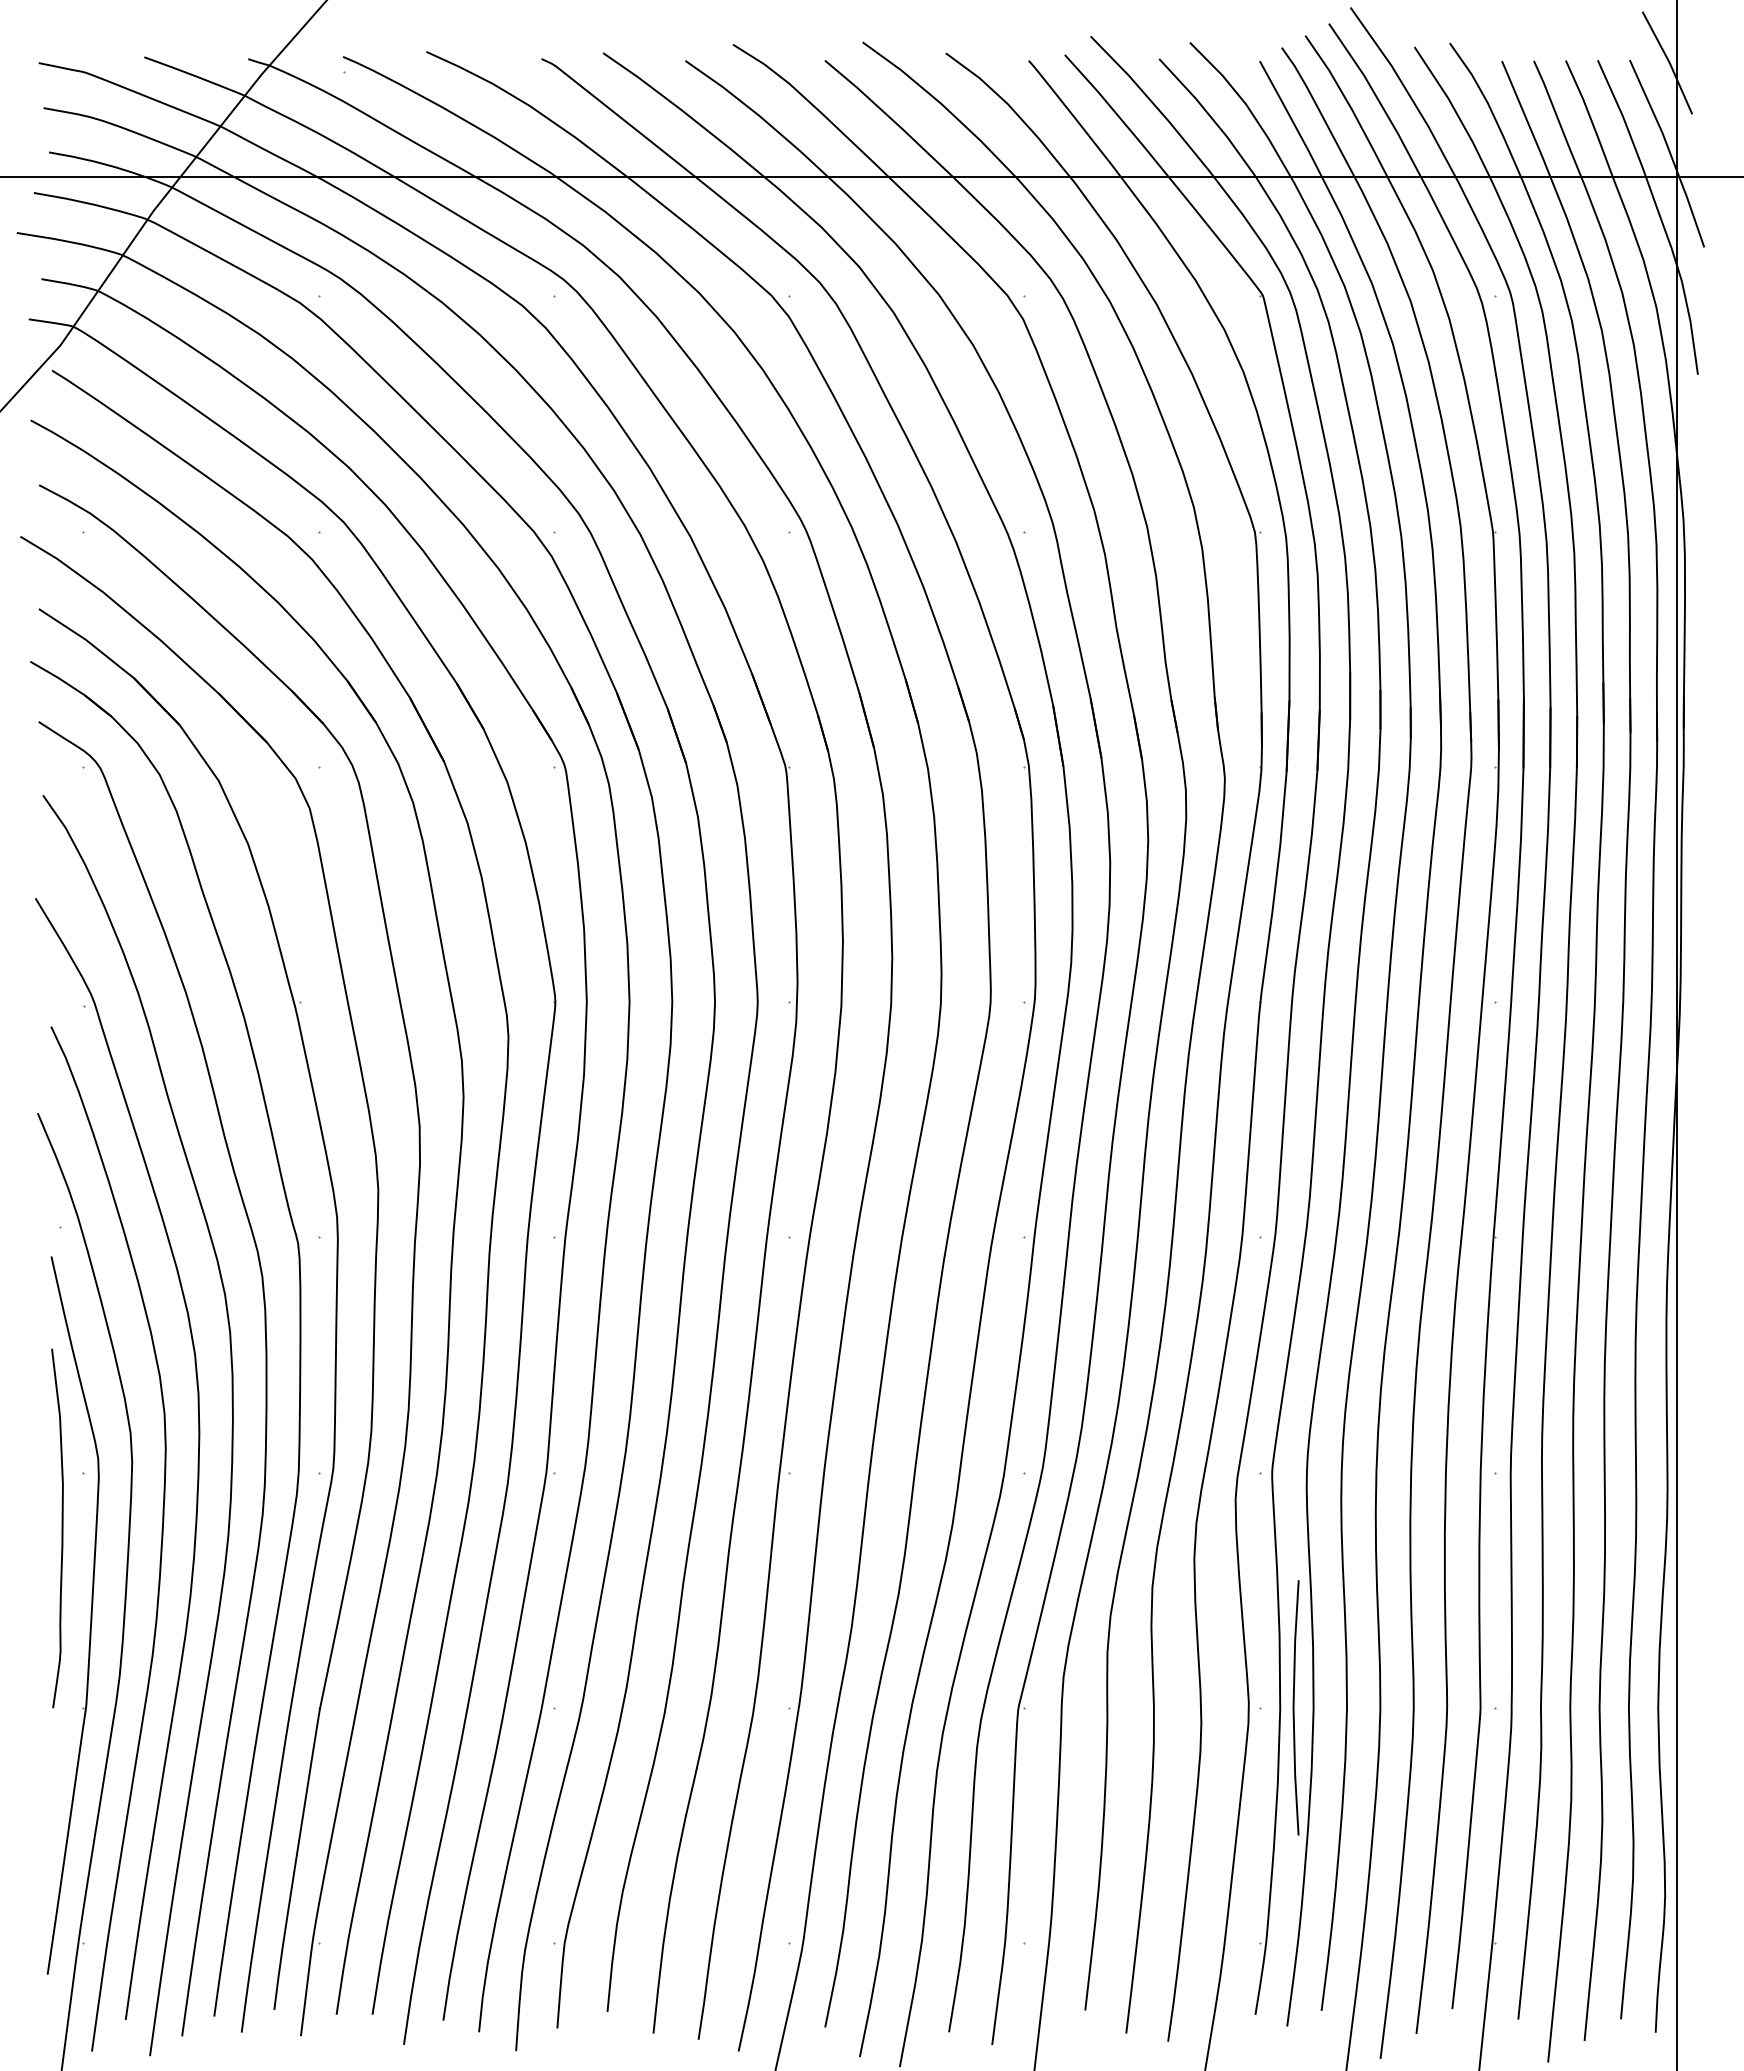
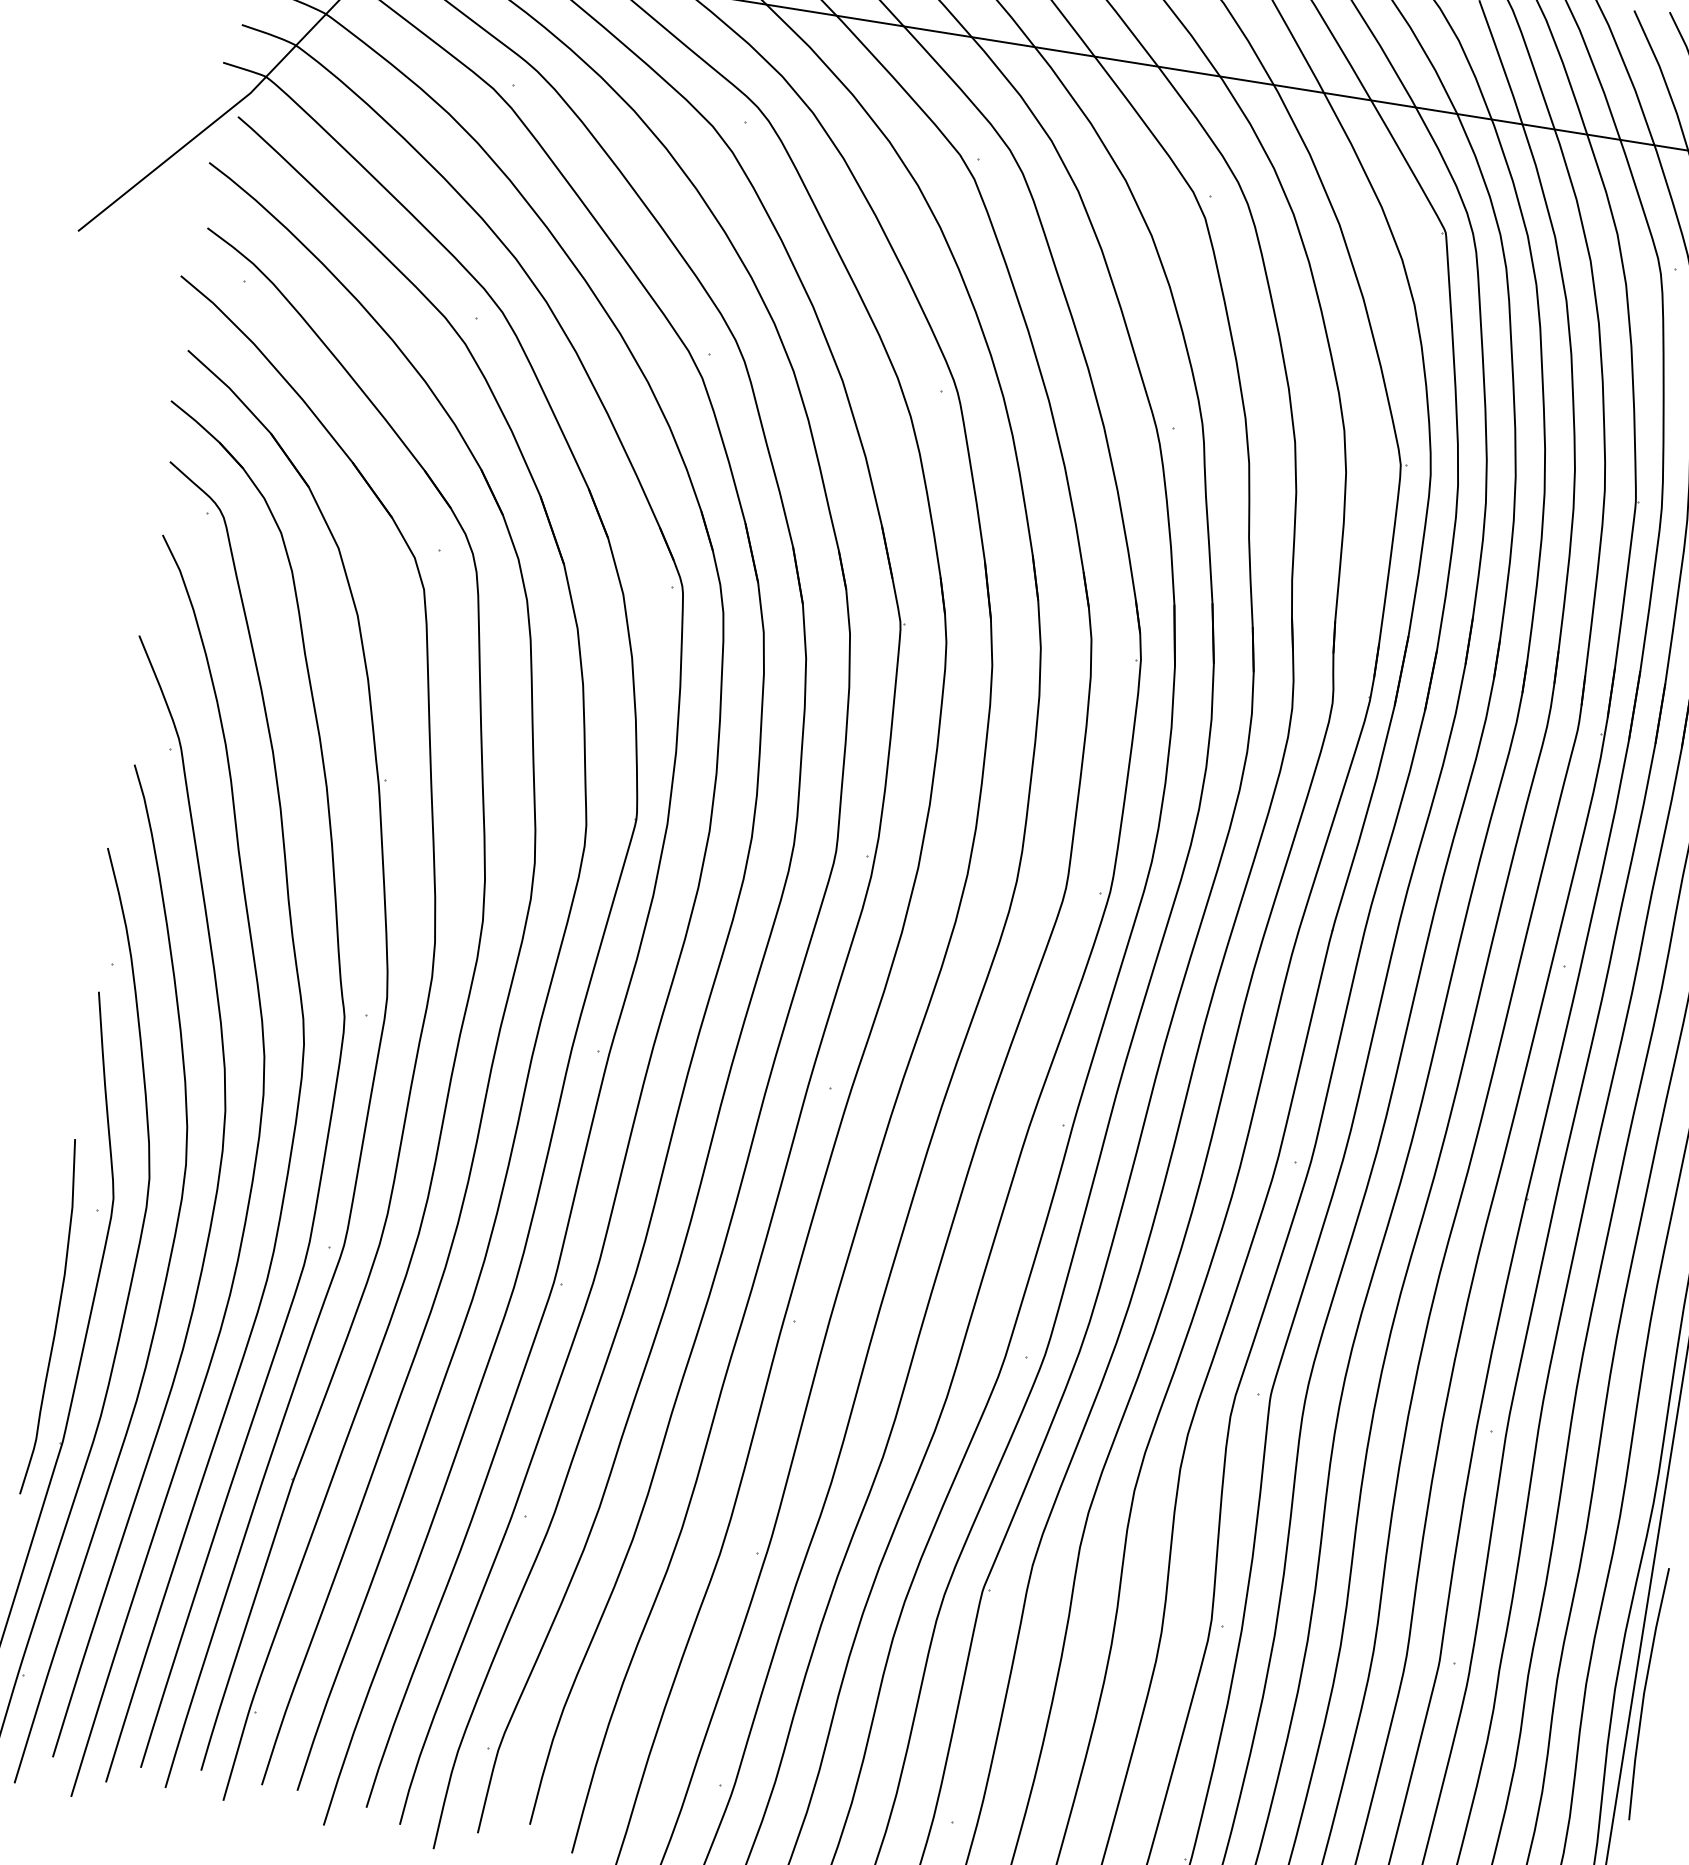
curve: (61, 1528) -> (56, 1318), moved
line: (1294, 1707) -> (1645, 1693), moved

